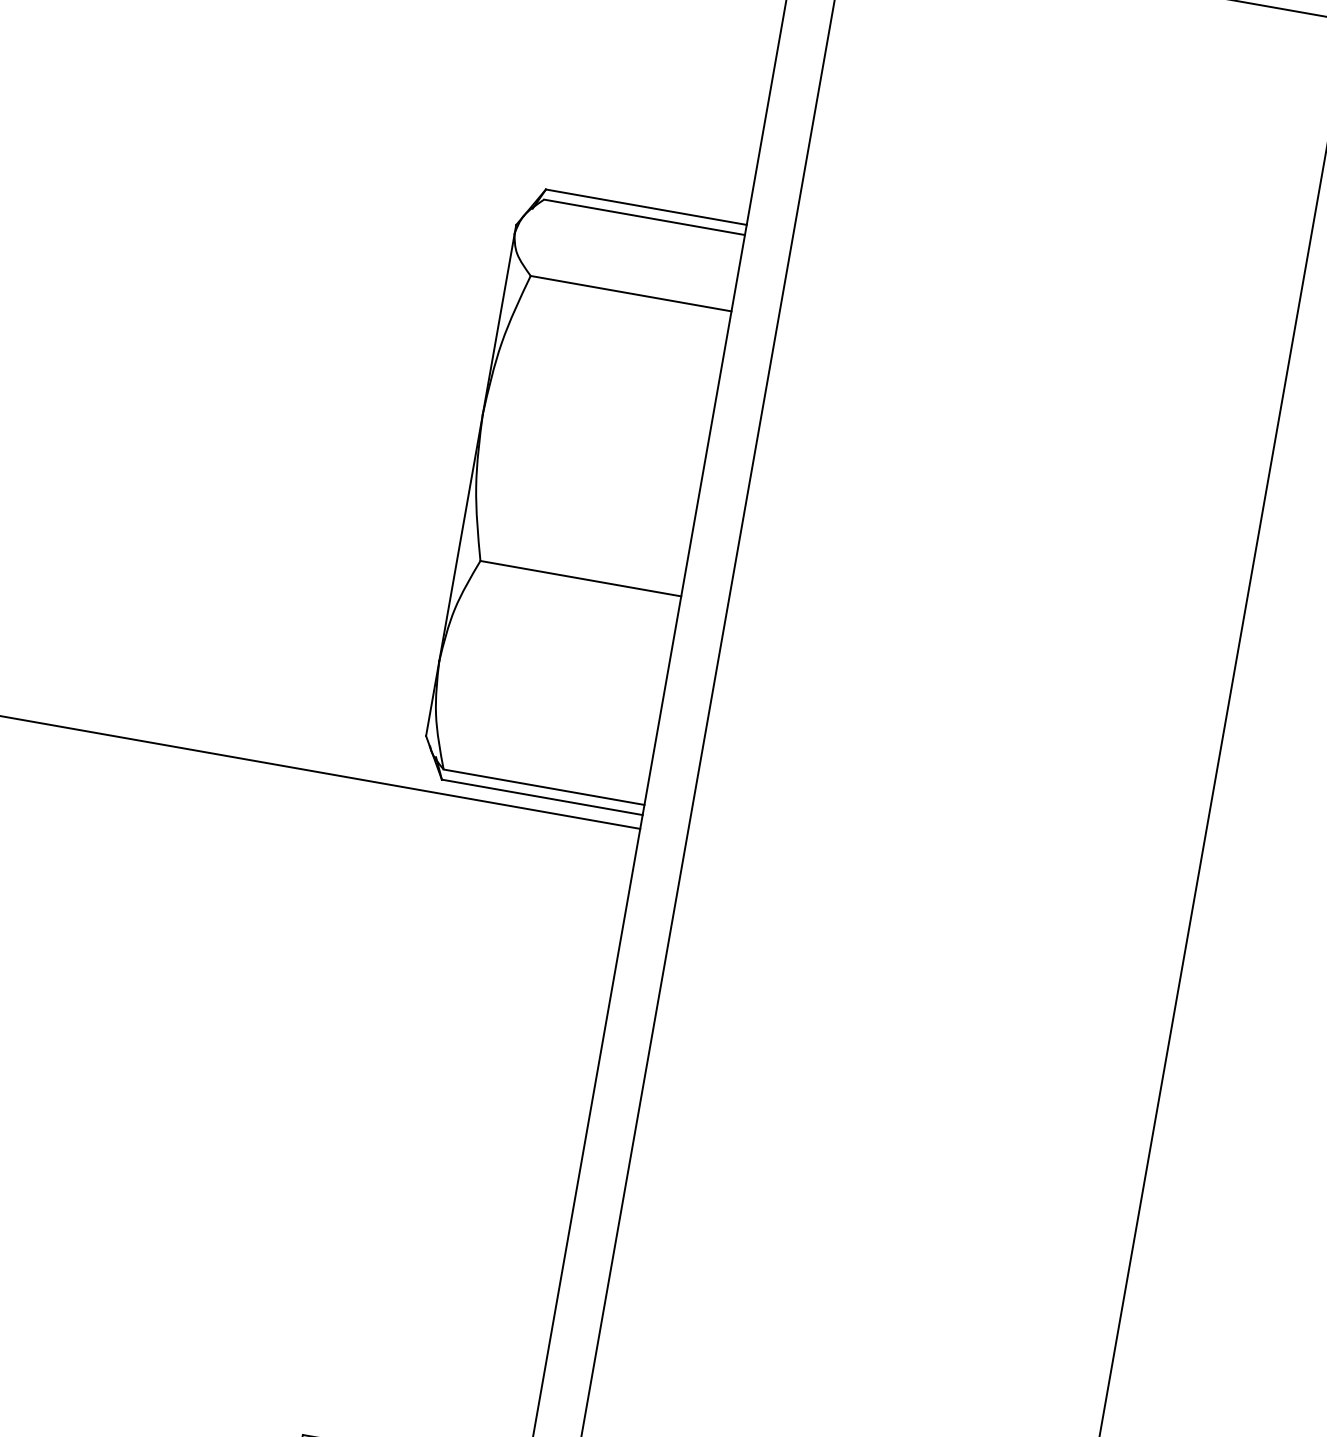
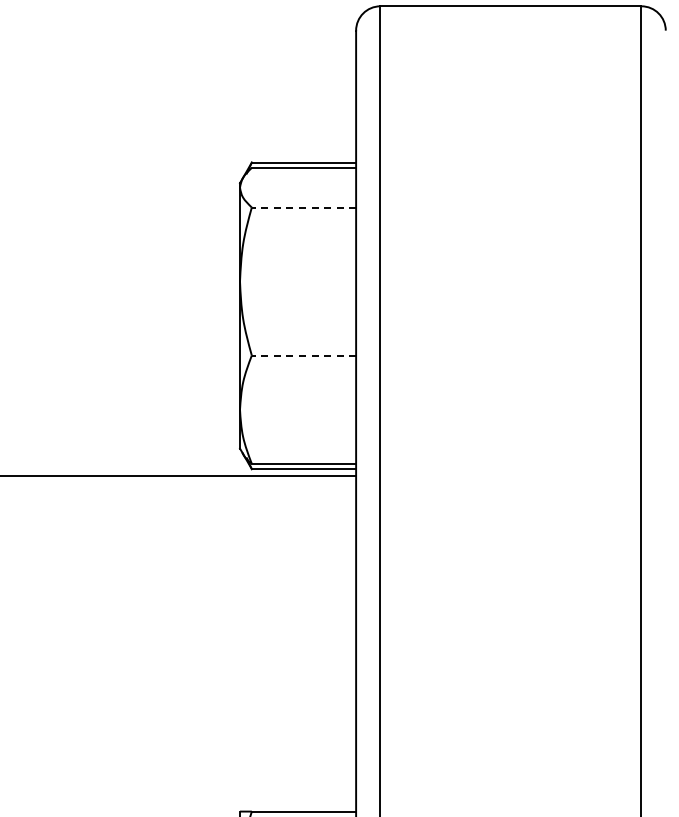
line: (630, 293) -> (303, 207), solid -> dashed
line: (579, 578) -> (303, 355), solid -> dashed

